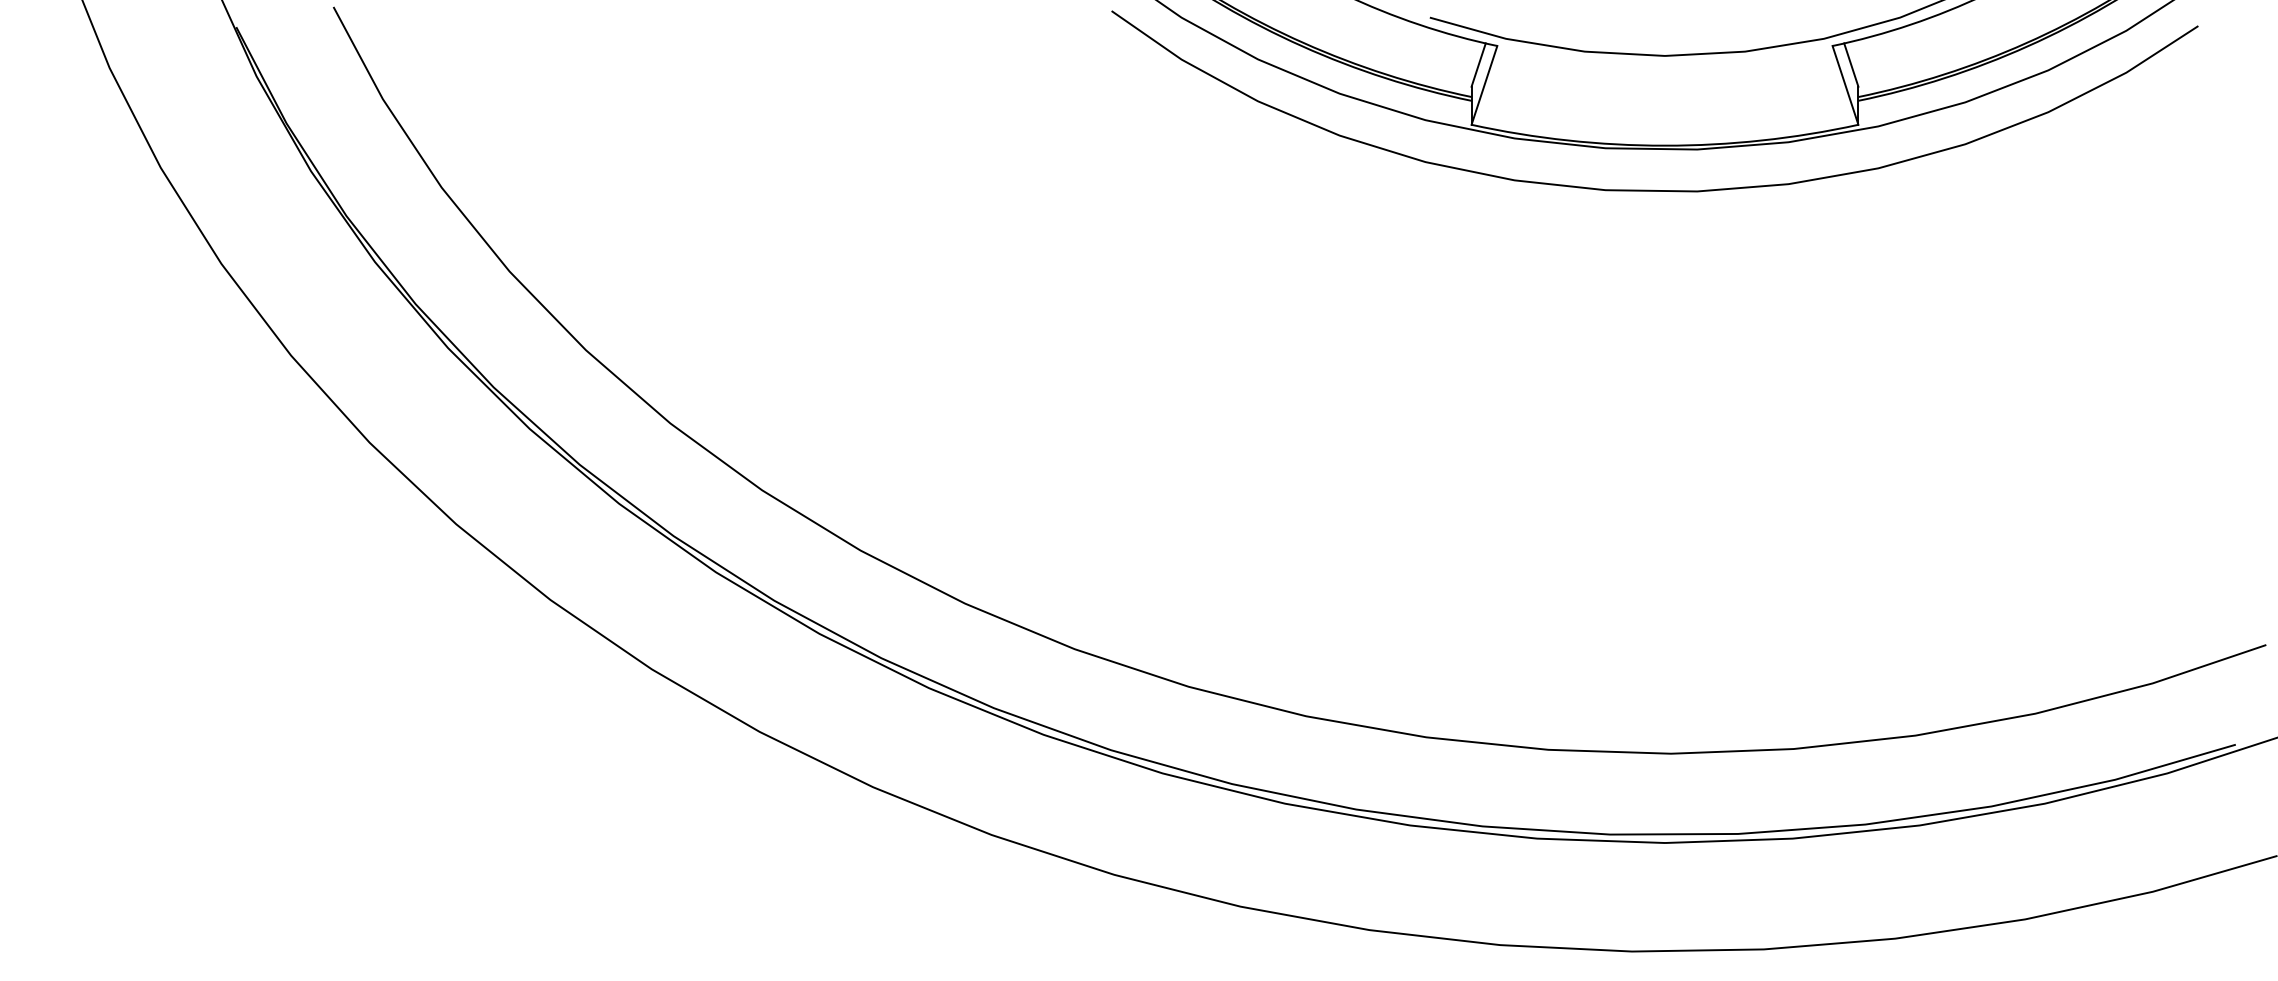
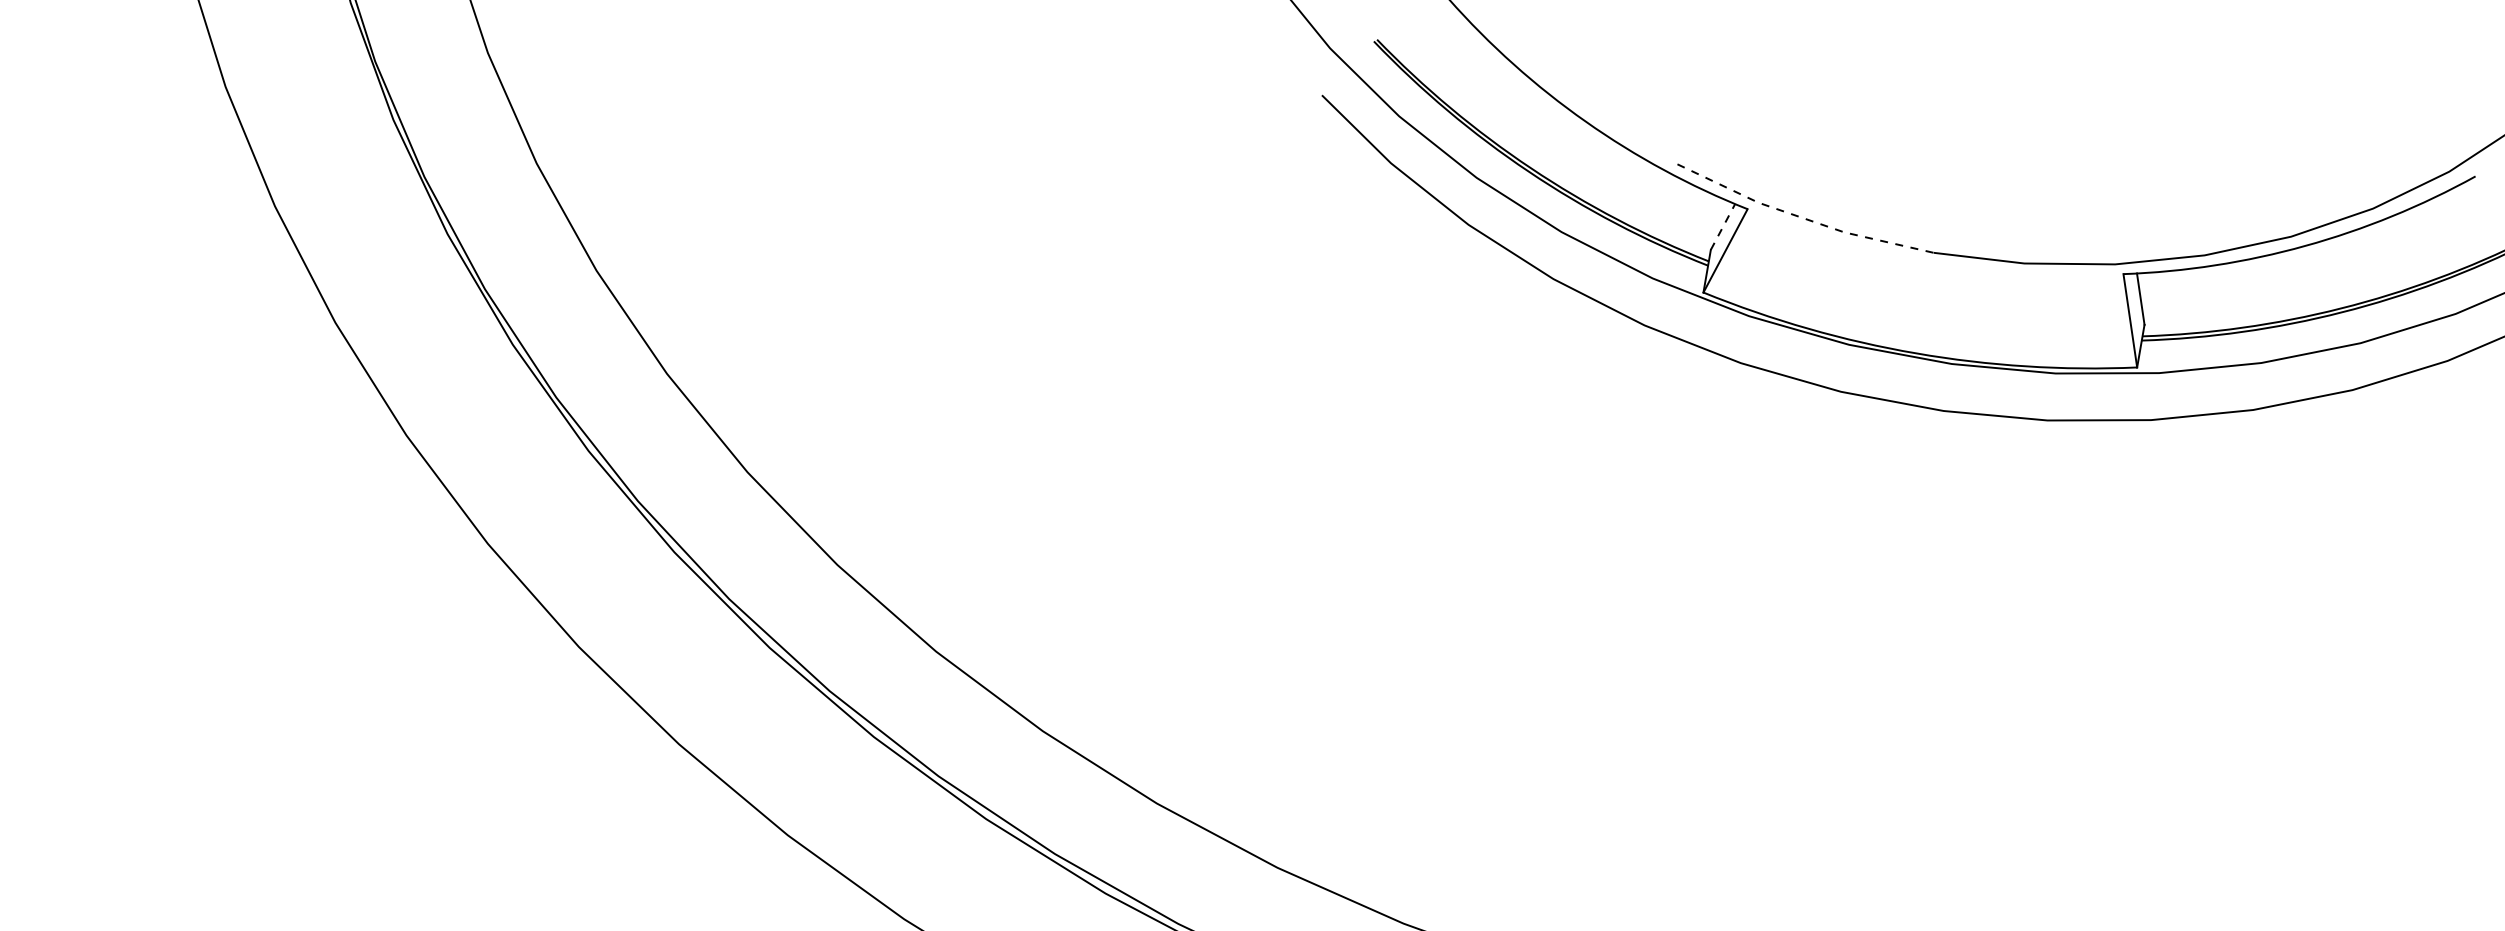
line: (1546, 45) -> (1802, 218), solid -> dashed
line: (1478, 65) -> (1722, 227), solid -> dashed

